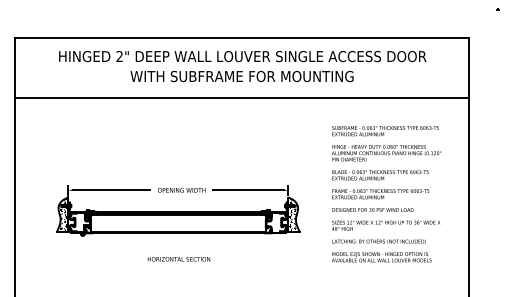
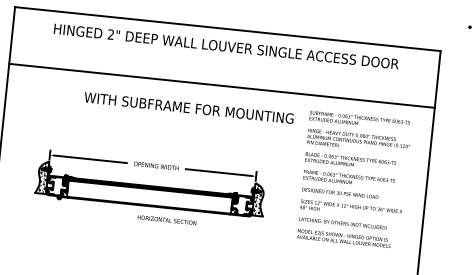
text: (241, 76) -> (188, 108), moved
text: (386, 194) -> (354, 180), moved
text: (178, 259) -> (166, 220), moved

